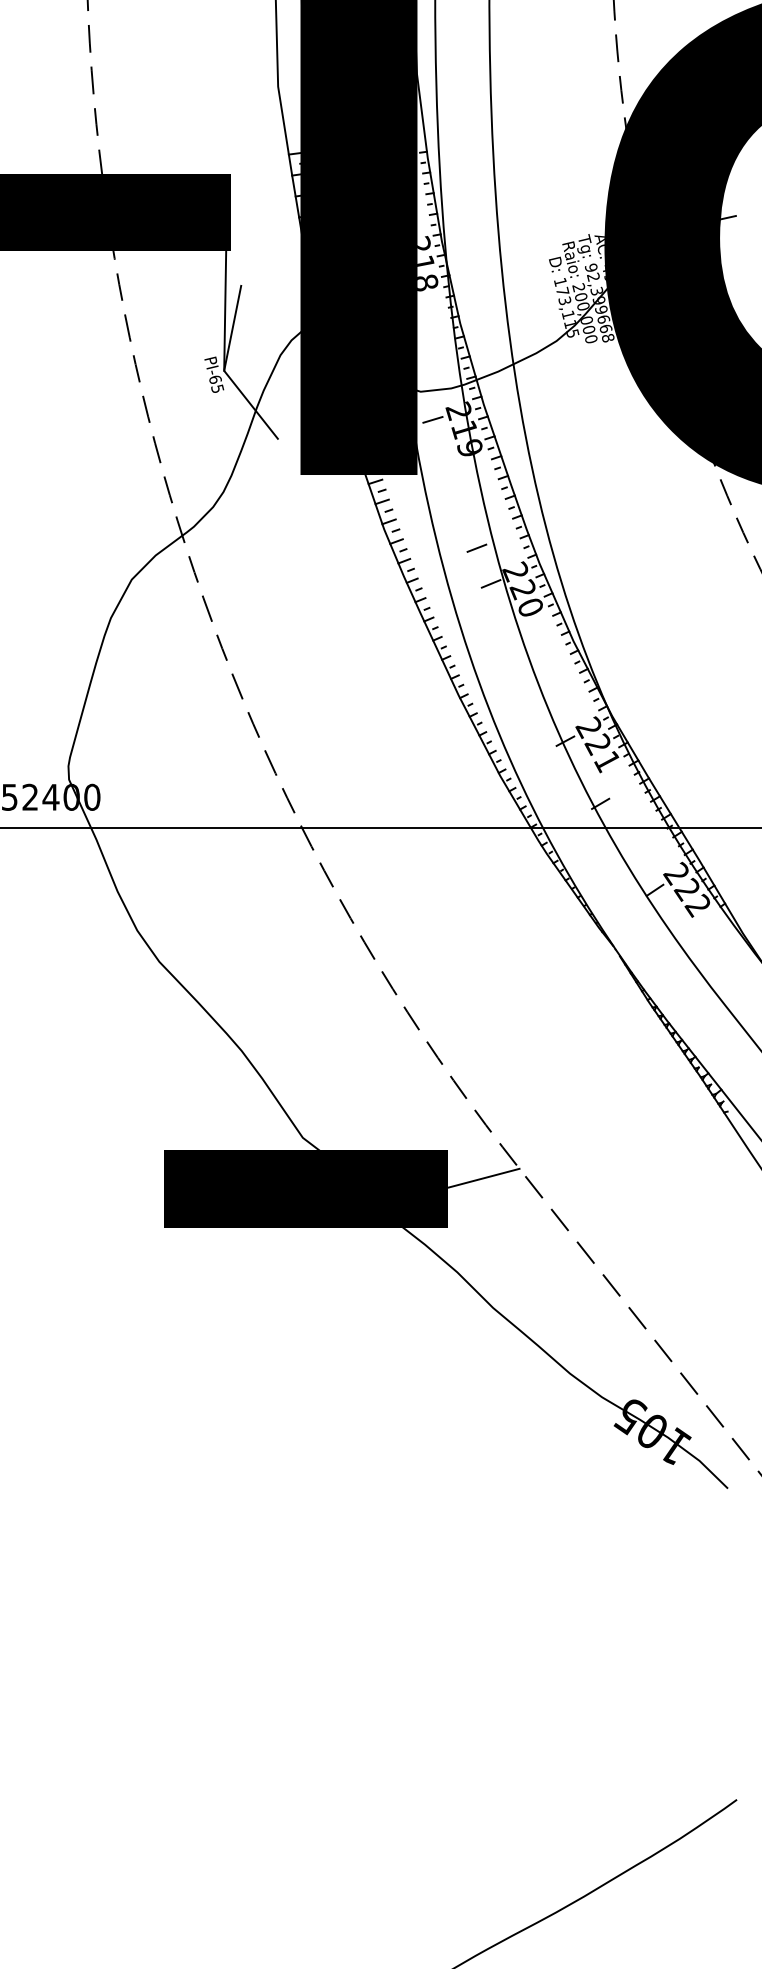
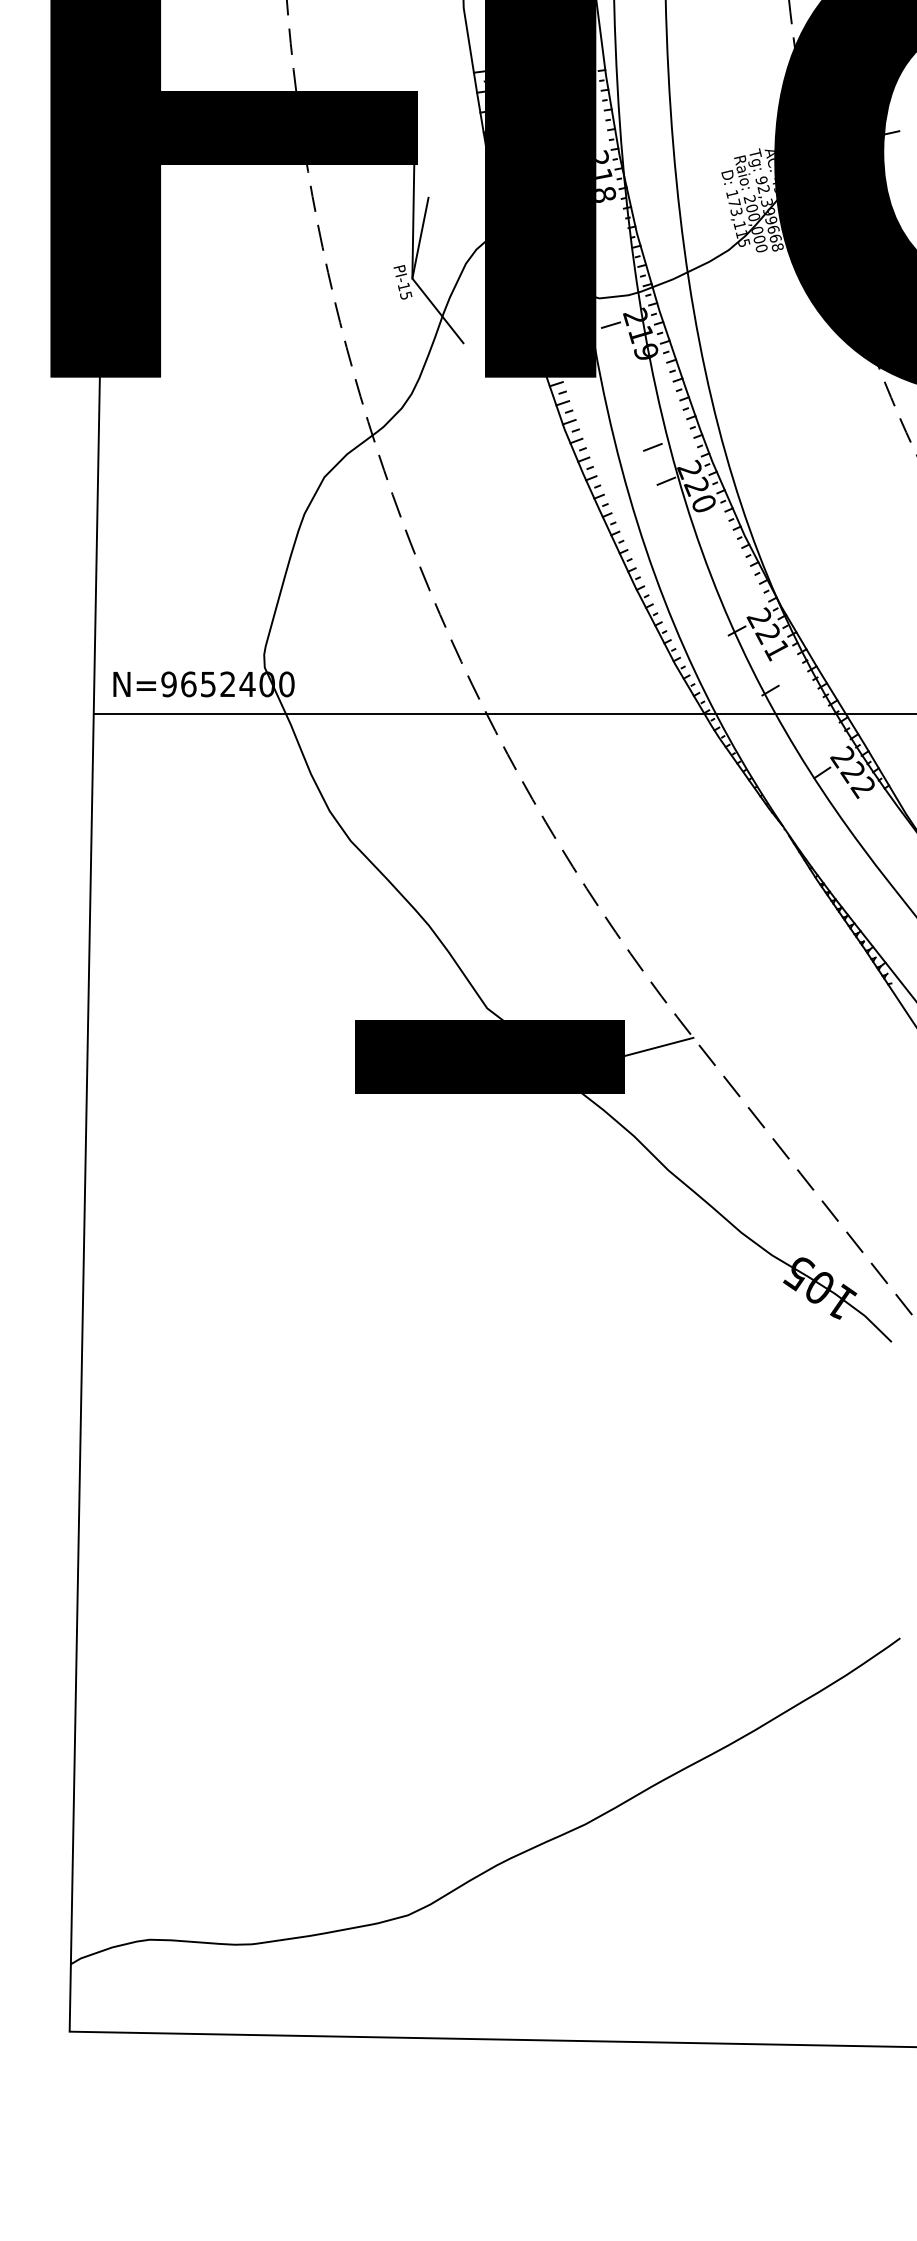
text: (215, 379) -> (404, 286), PI-65 -> PI-15

